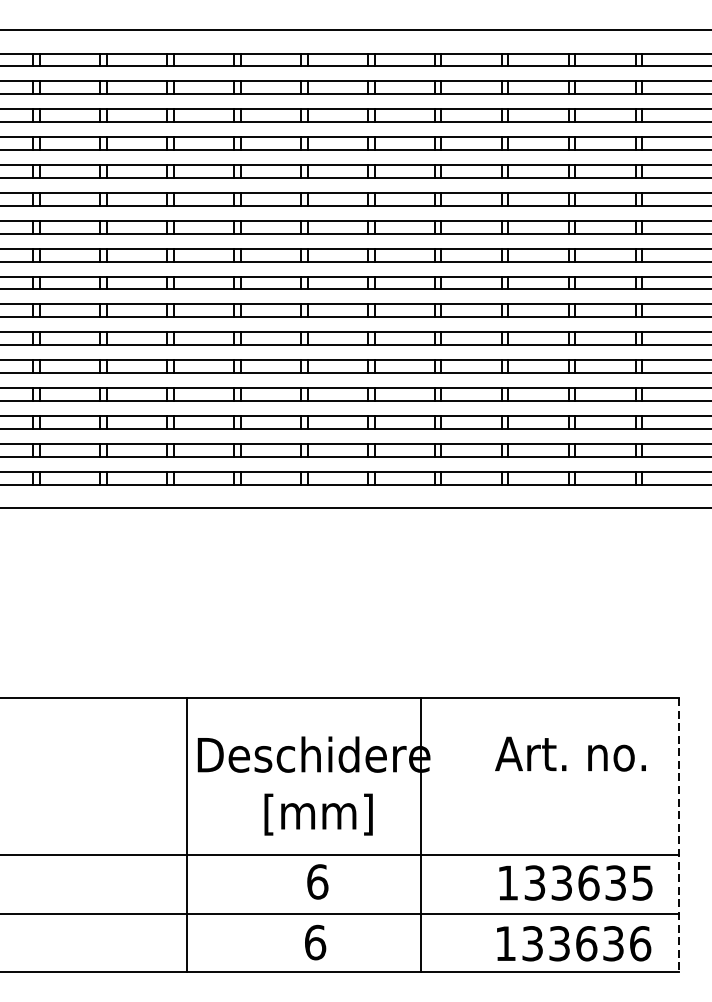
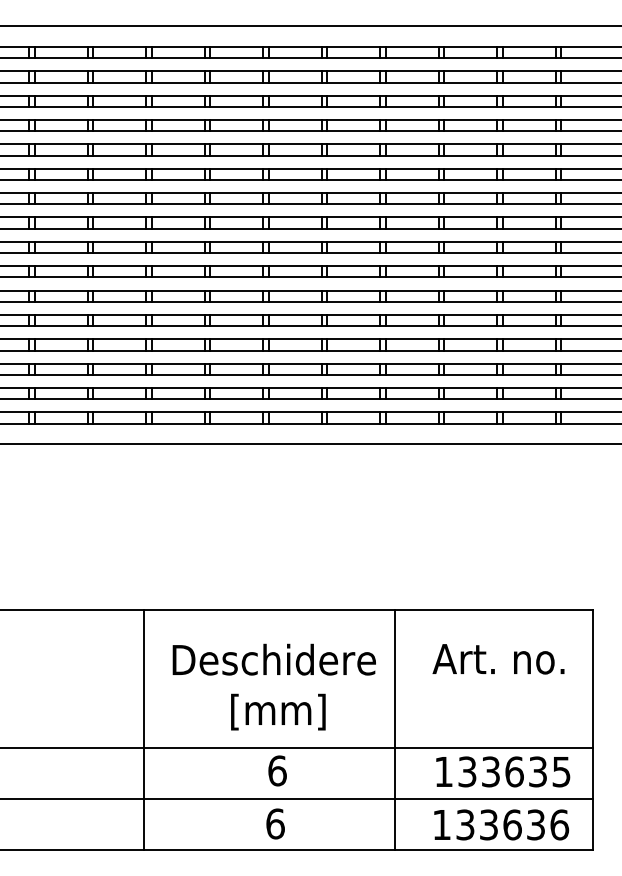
line: (187, 834) -> (143, 729), moved
line: (420, 834) -> (394, 729), moved
line: (678, 834) -> (592, 729), dashed -> solid

